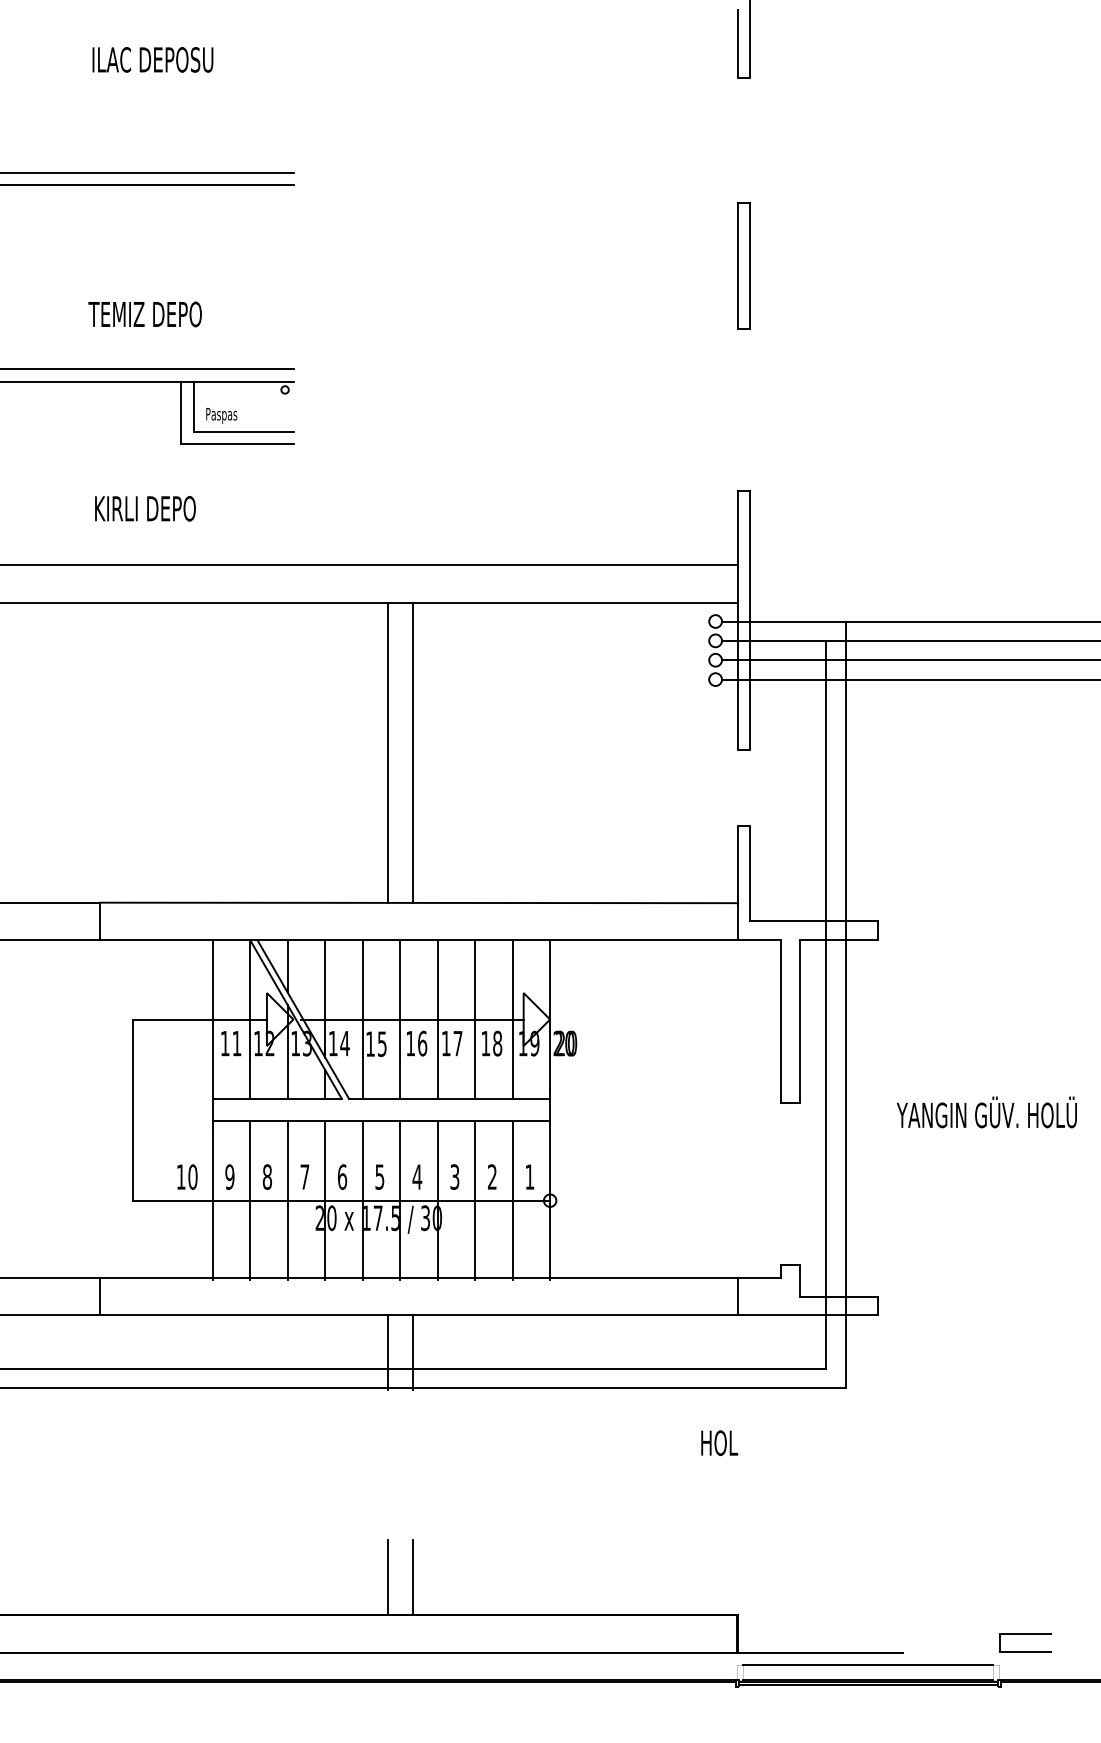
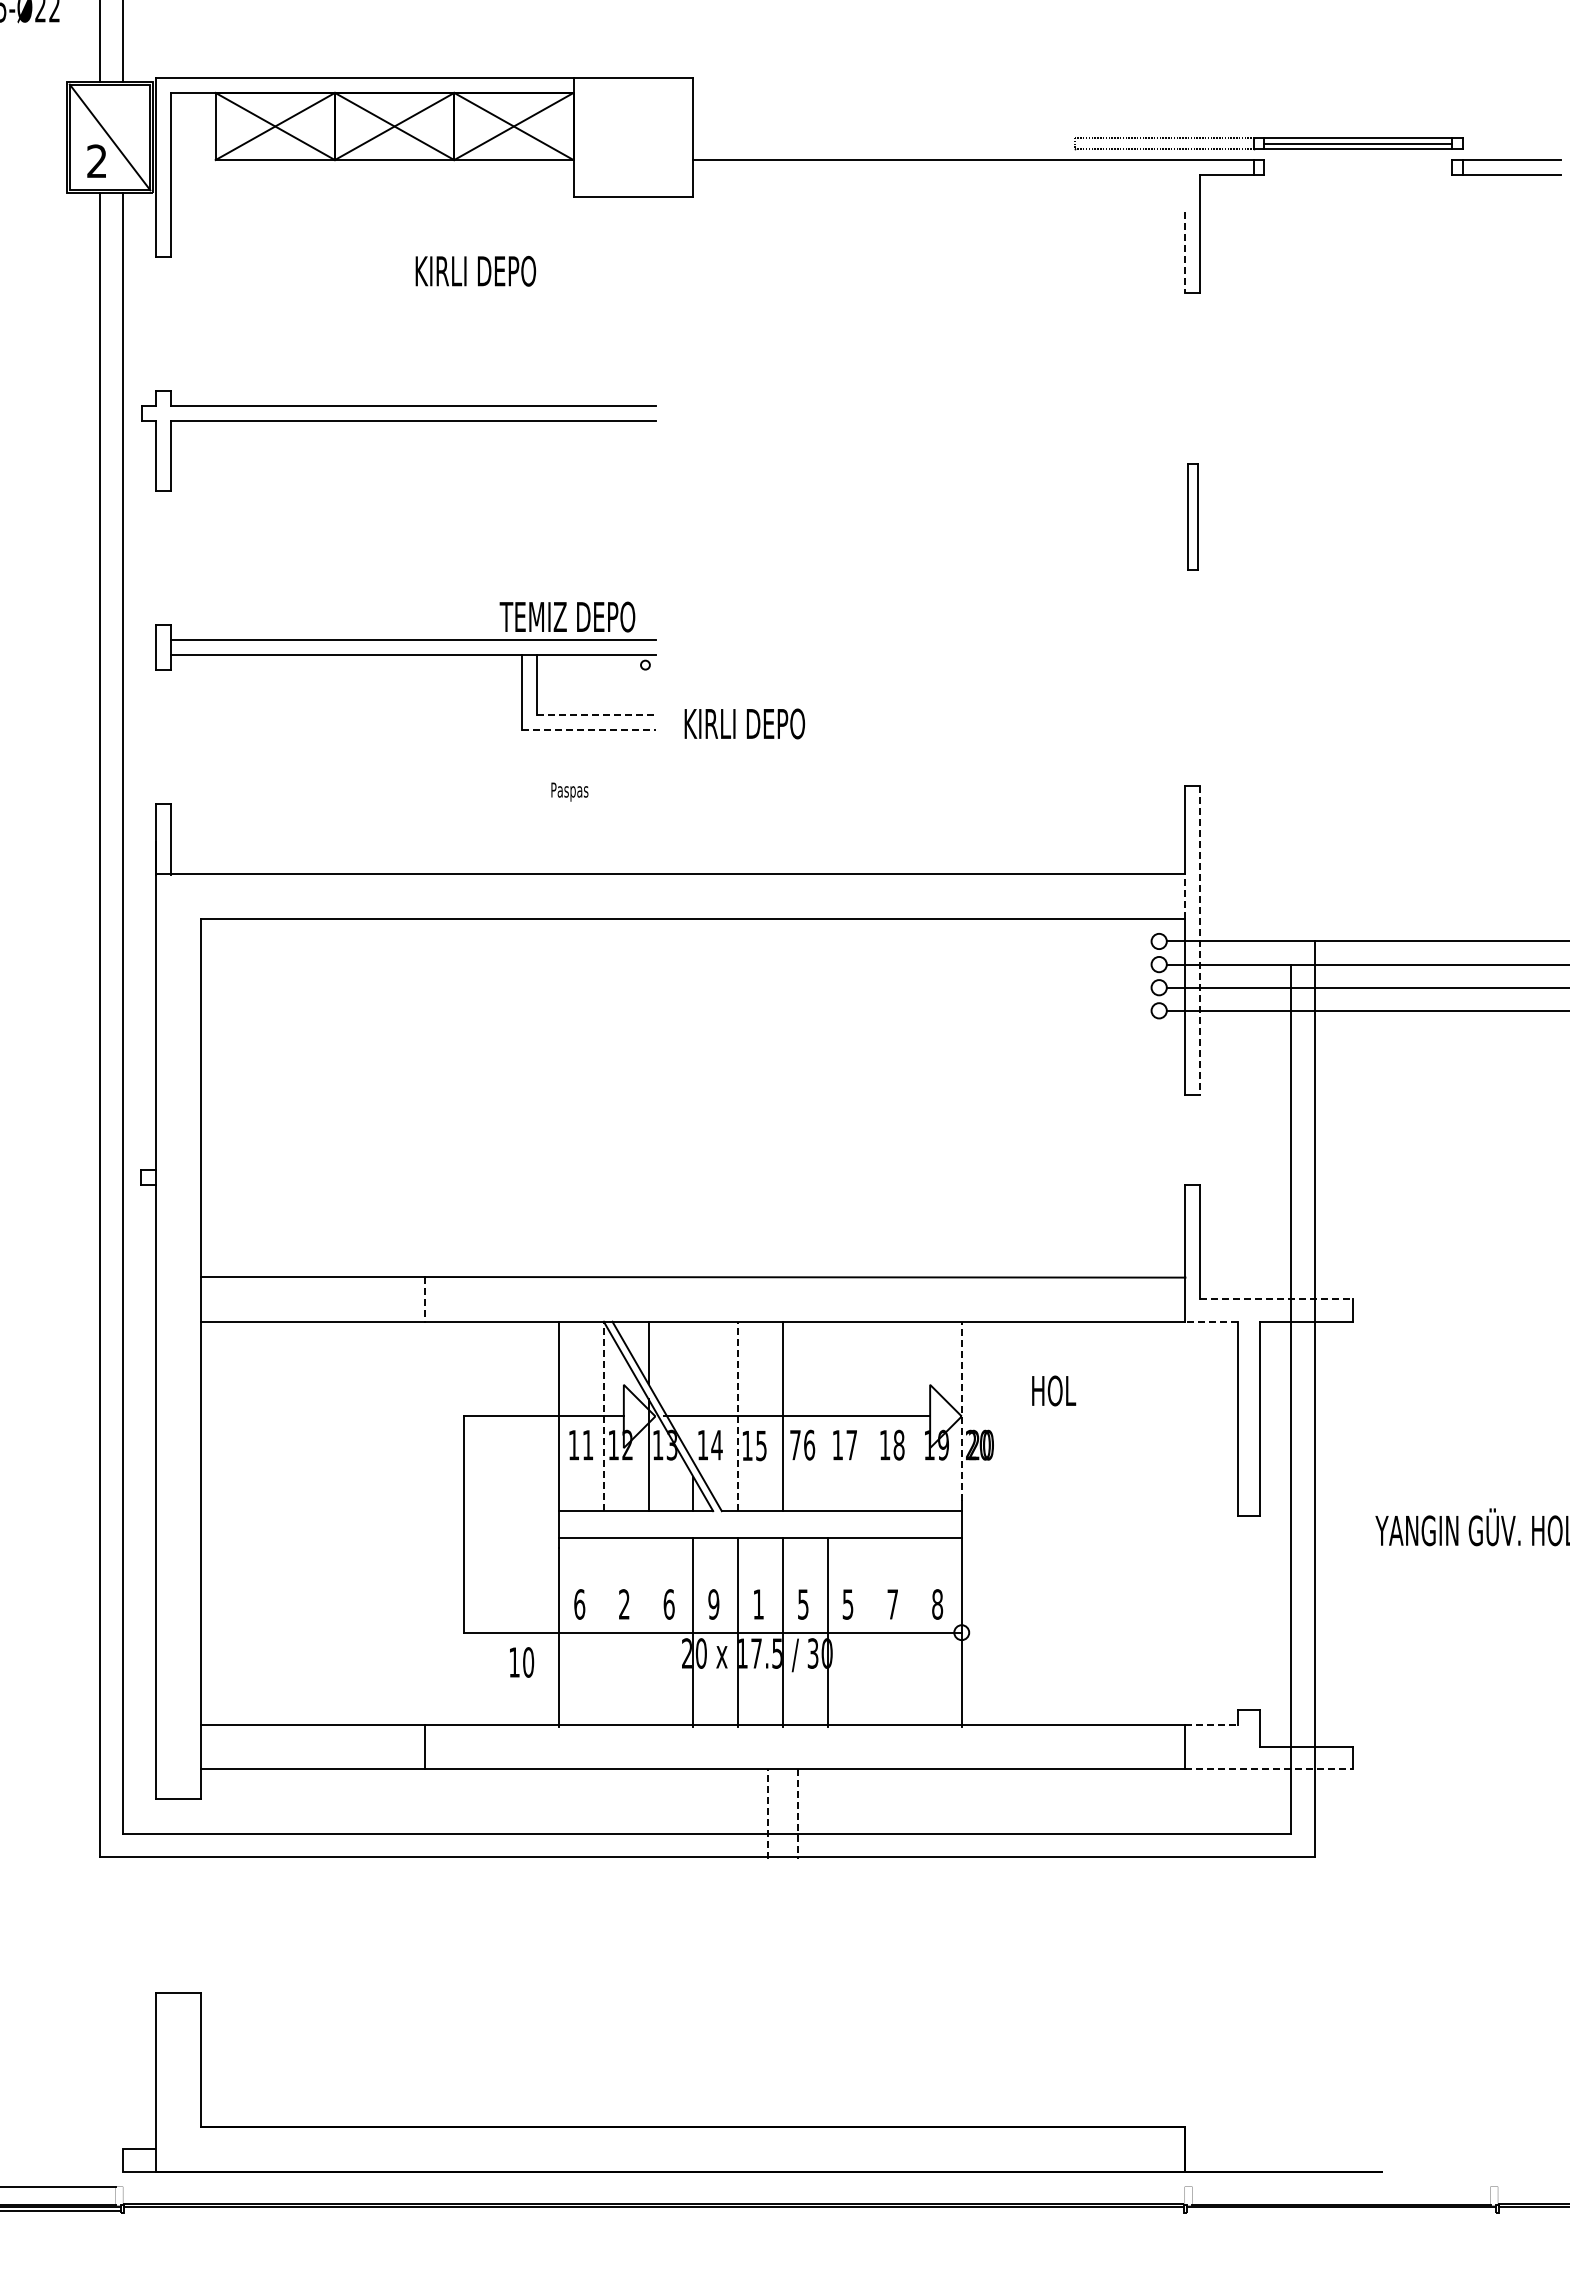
line: (737, 44) -> (1185, 253), solid -> dashed
text: (153, 59) -> (488, 270), ILAC DEPOSU -> KIRLI DEPO
part: (743, 265) -> (1192, 516), size x0.7
text: (145, 313) -> (567, 616), moved
text: (221, 415) -> (569, 791), moved
line: (244, 431) -> (596, 714), solid -> dashed
line: (238, 443) -> (589, 729), solid -> dashed
text: (145, 508) -> (744, 723), moved
line: (737, 583) -> (1185, 896), solid -> dashed
line: (750, 620) -> (1200, 940), solid -> dashed
line: (387, 753) -> (767, 1098), removed
line: (412, 753) -> (797, 1098), removed
line: (99, 921) -> (424, 1299), solid -> dashed
line: (813, 921) -> (1276, 1299), solid -> dashed
line: (759, 939) -> (1211, 1321), solid -> dashed
line: (325, 998) -> (693, 1391), removed
line: (549, 1014) -> (961, 1410), solid -> dashed
line: (249, 1019) -> (603, 1416), solid -> dashed
line: (363, 1019) -> (738, 1416), solid -> dashed
line: (437, 1019) -> (827, 1416), removed
line: (475, 1019) -> (872, 1416), removed
line: (513, 1019) -> (917, 1416), removed
text: (410, 1043) -> (795, 1445), 16 -> 76
text: (187, 1177) -> (522, 1662), moved
text: (229, 1177) -> (579, 1604), 9 -> 6
text: (267, 1177) -> (624, 1604), 8 -> 2
text: (304, 1177) -> (668, 1604), 7 -> 6
text: (342, 1177) -> (713, 1604), 6 -> 9
text: (379, 1177) -> (758, 1604), 5 -> 1
text: (417, 1177) -> (803, 1604), 4 -> 5
text: (455, 1177) -> (848, 1604), 3 -> 5
text: (492, 1177) -> (892, 1604), 2 -> 7
text: (529, 1177) -> (937, 1604), 1 -> 8
line: (249, 1200) -> (603, 1632), removed
line: (287, 1200) -> (648, 1632), removed
line: (475, 1200) -> (872, 1632), removed
line: (513, 1200) -> (917, 1632), removed
line: (760, 1277) -> (1212, 1724), solid -> dashed
line: (808, 1315) -> (1269, 1769), solid -> dashed
line: (387, 1353) -> (767, 1814), solid -> dashed
line: (412, 1353) -> (797, 1814), solid -> dashed
text: (720, 1442) -> (1054, 1390), moved
line: (387, 1577) -> (767, 2082), removed
line: (412, 1577) -> (797, 2082), removed
line: (1025, 1633) -> (1528, 2149), removed
line: (868, 1664) -> (1341, 2186), removed
line: (868, 1684) -> (1341, 2210), removed

